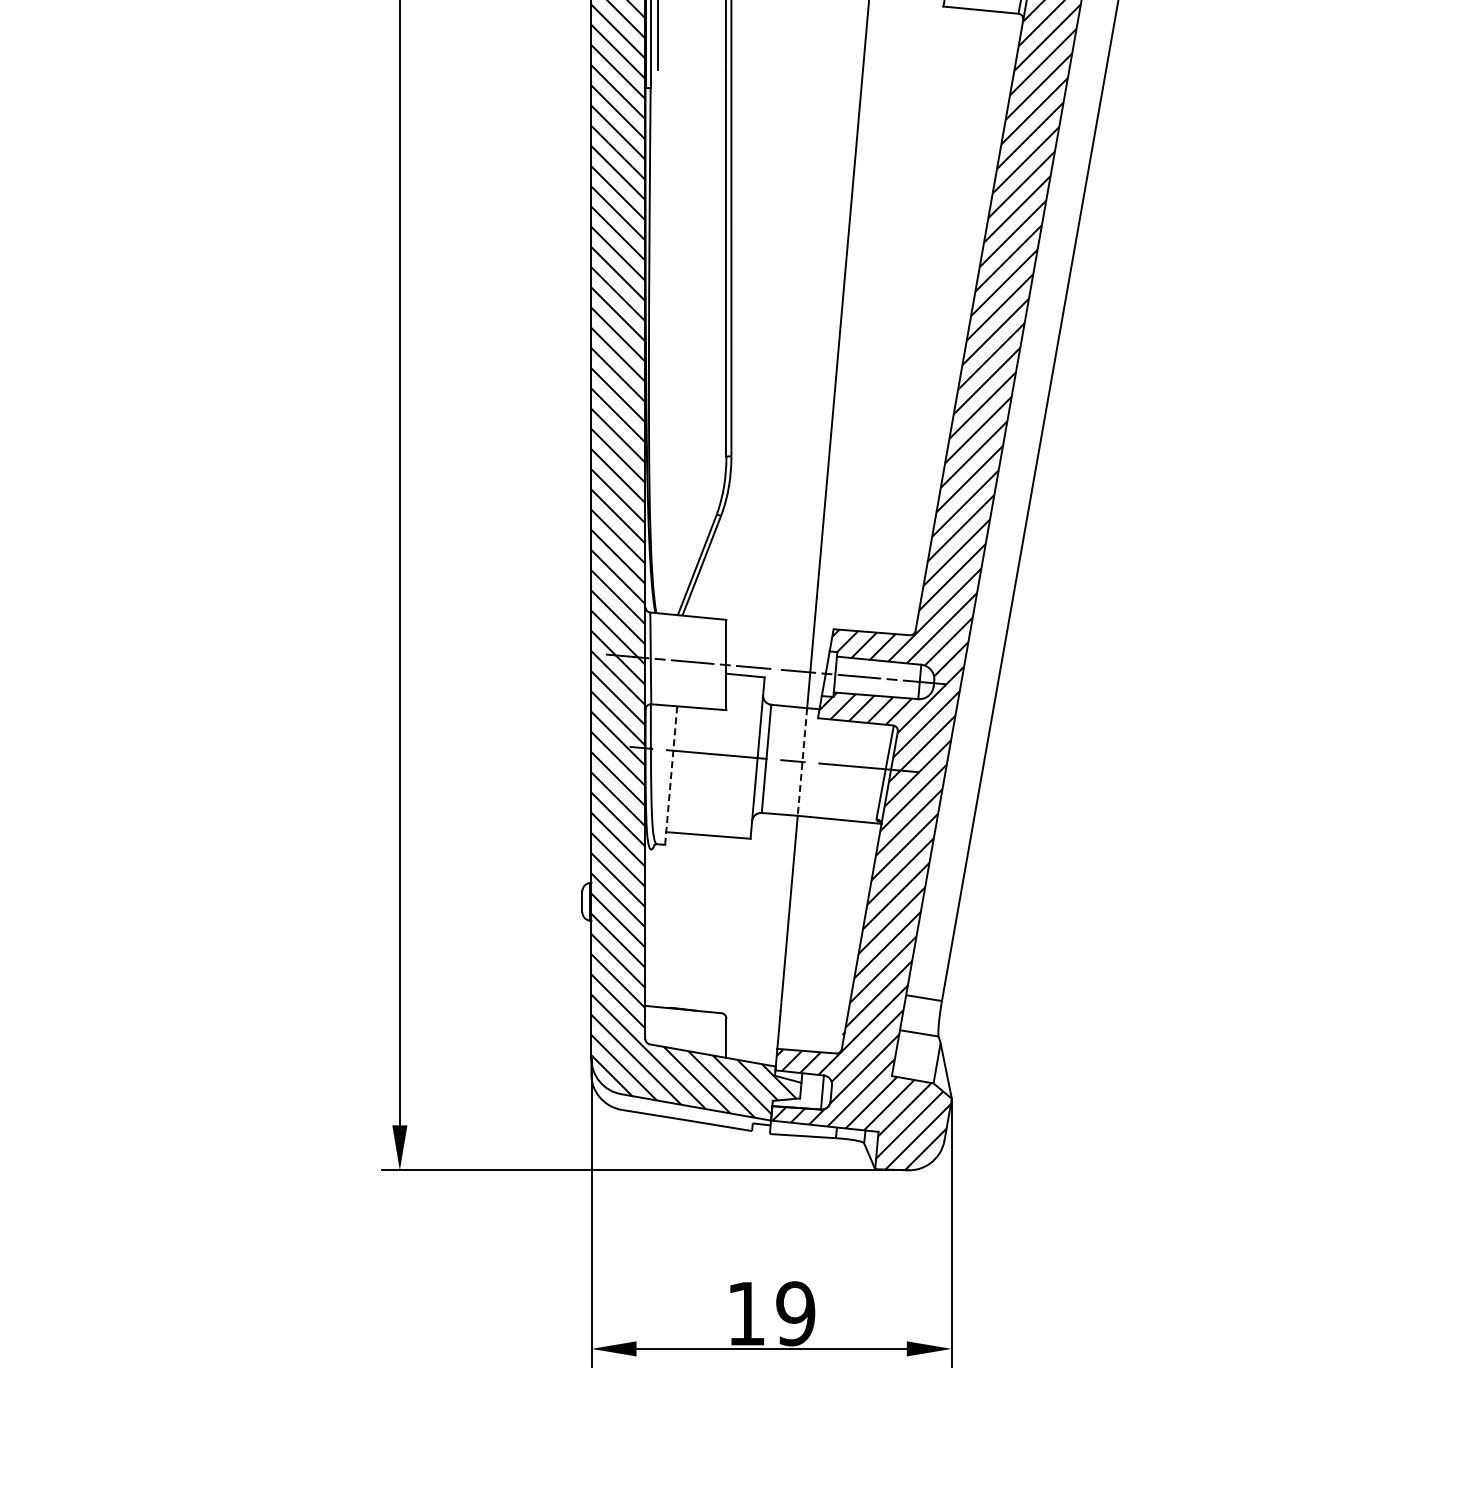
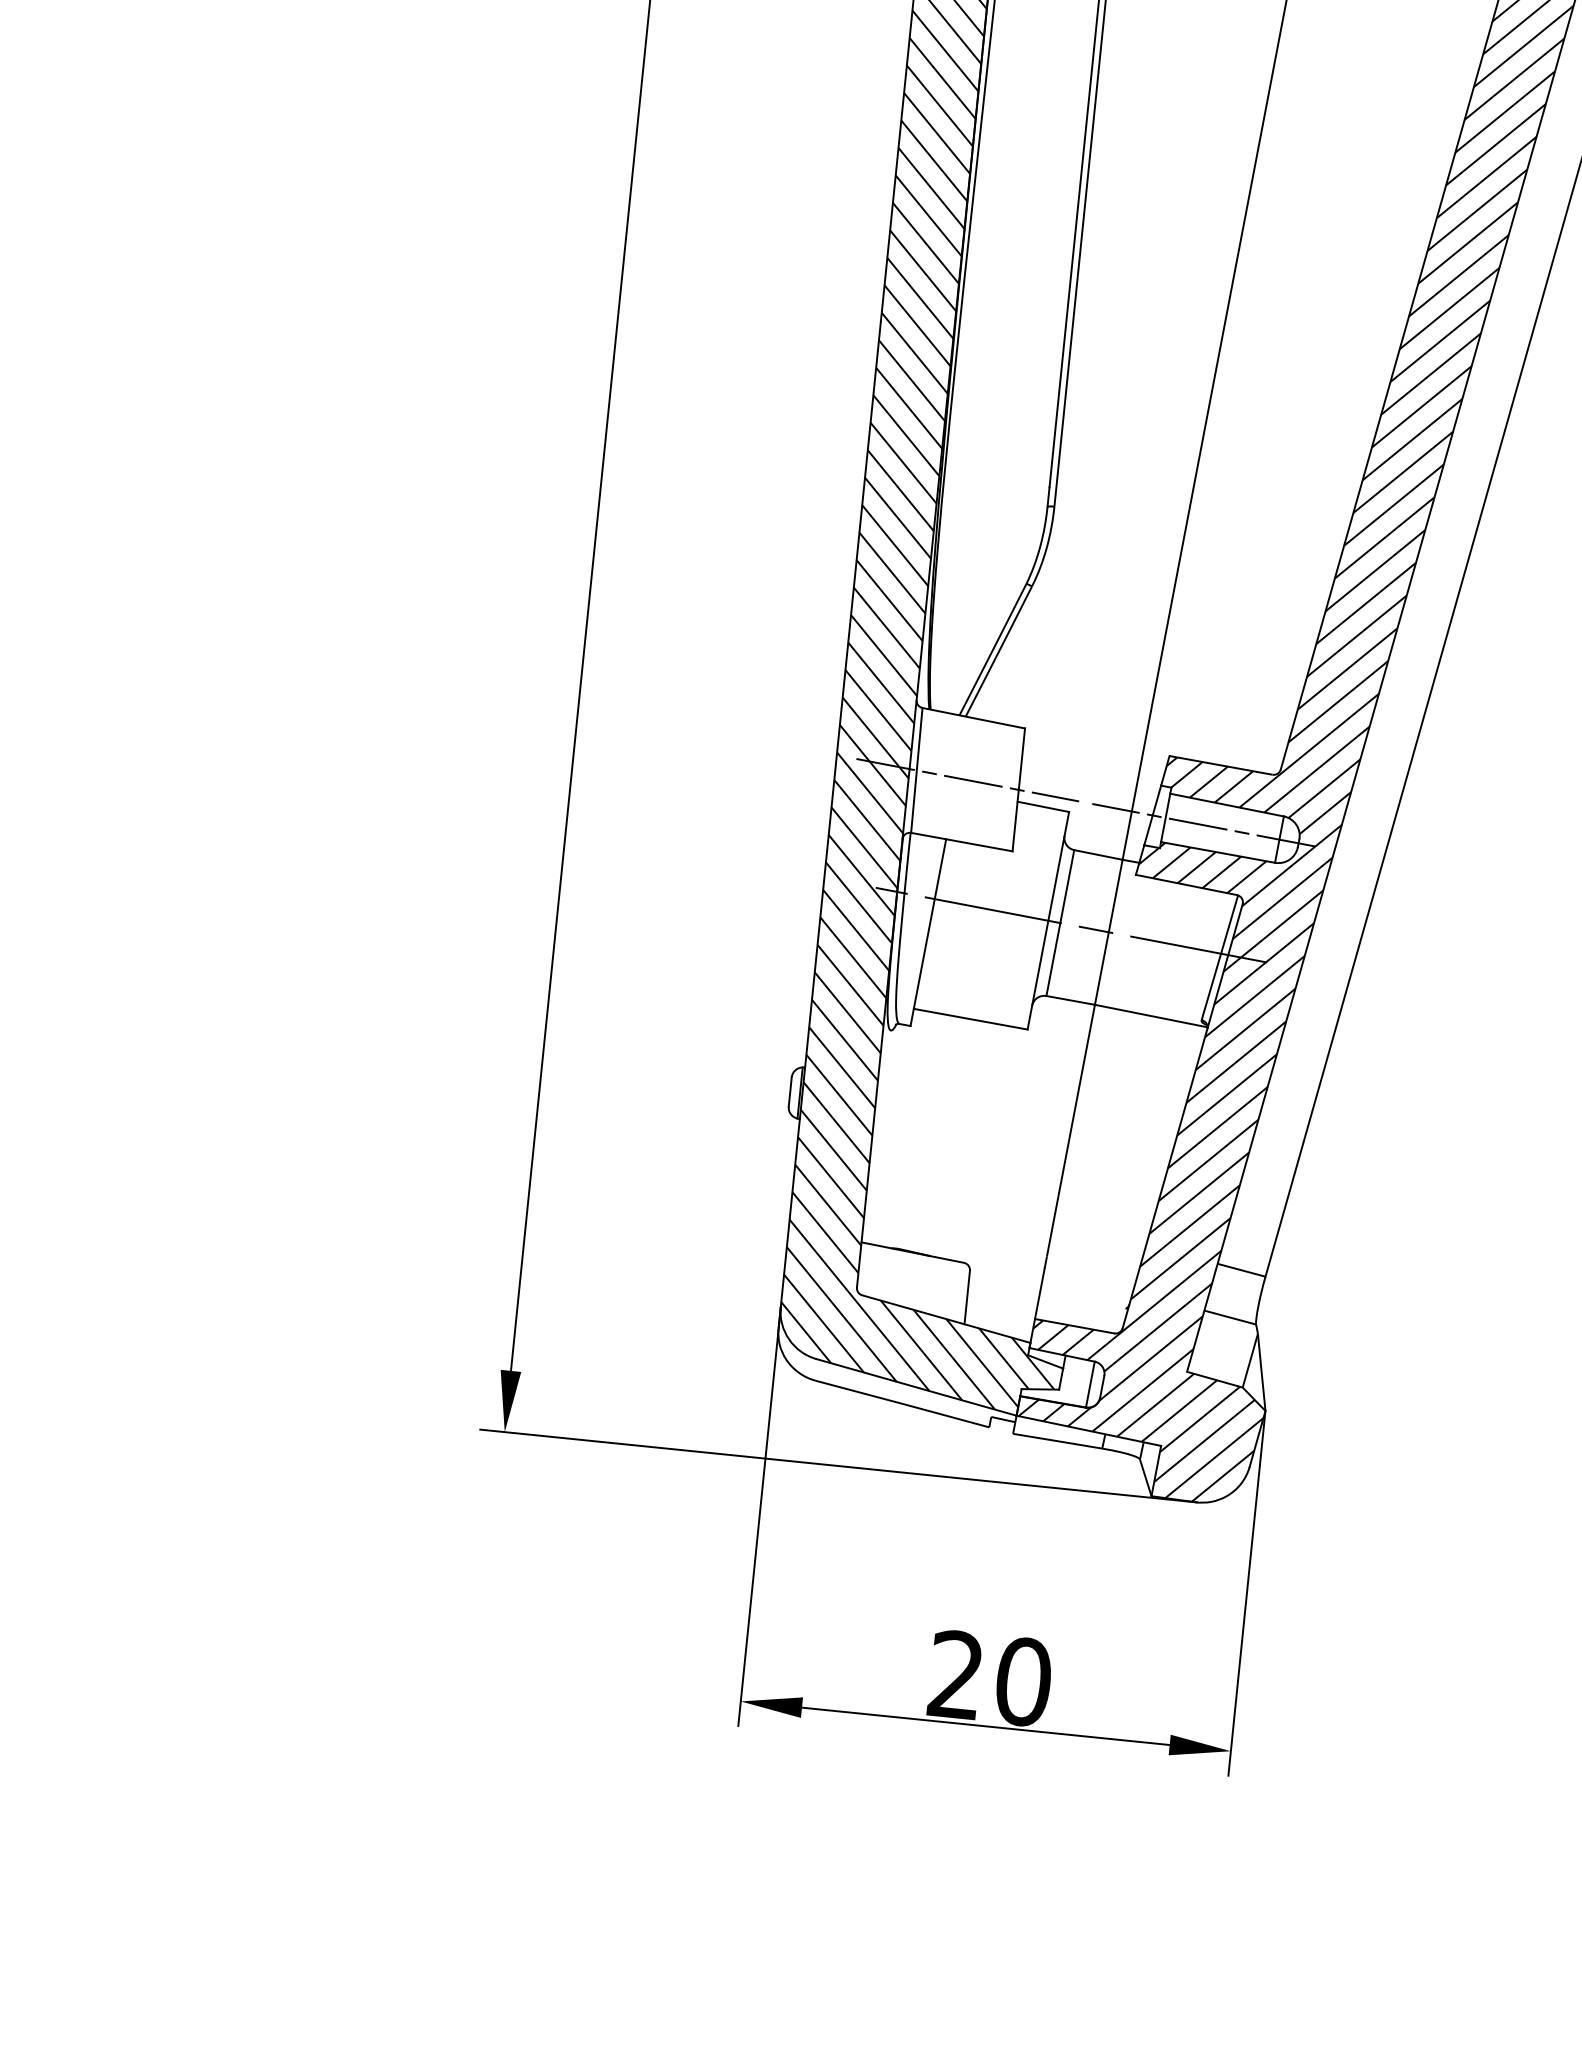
line: (802, 762) -> (1108, 932), dashed -> solid
line: (671, 775) -> (928, 932), dashed -> solid
text: (771, 1313) -> (990, 1678), 19 -> 20

